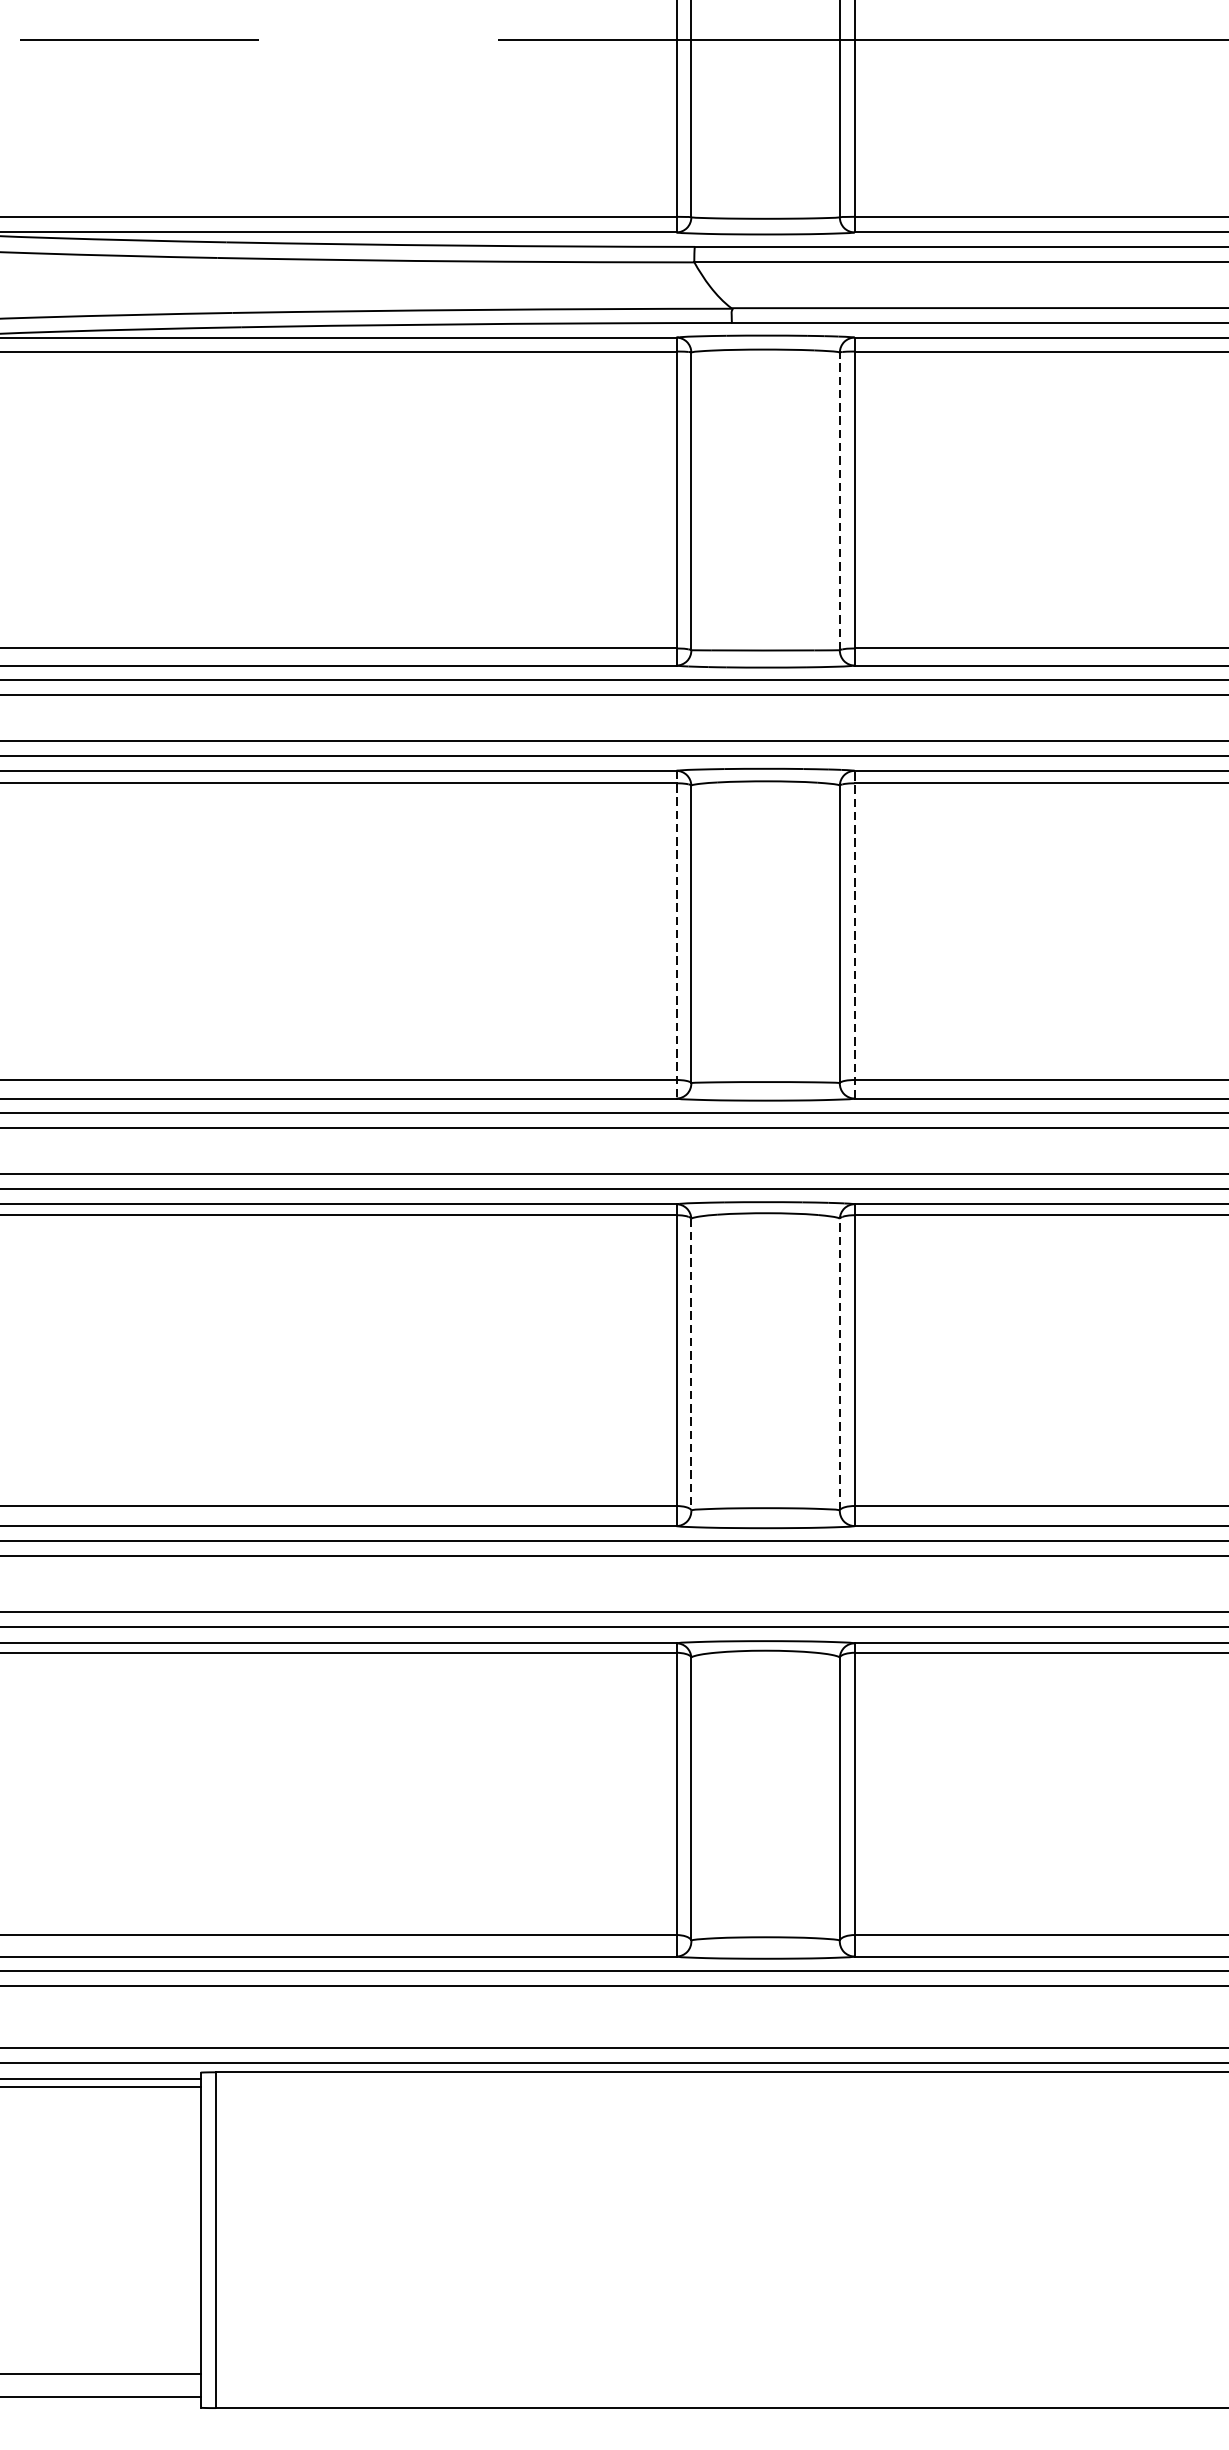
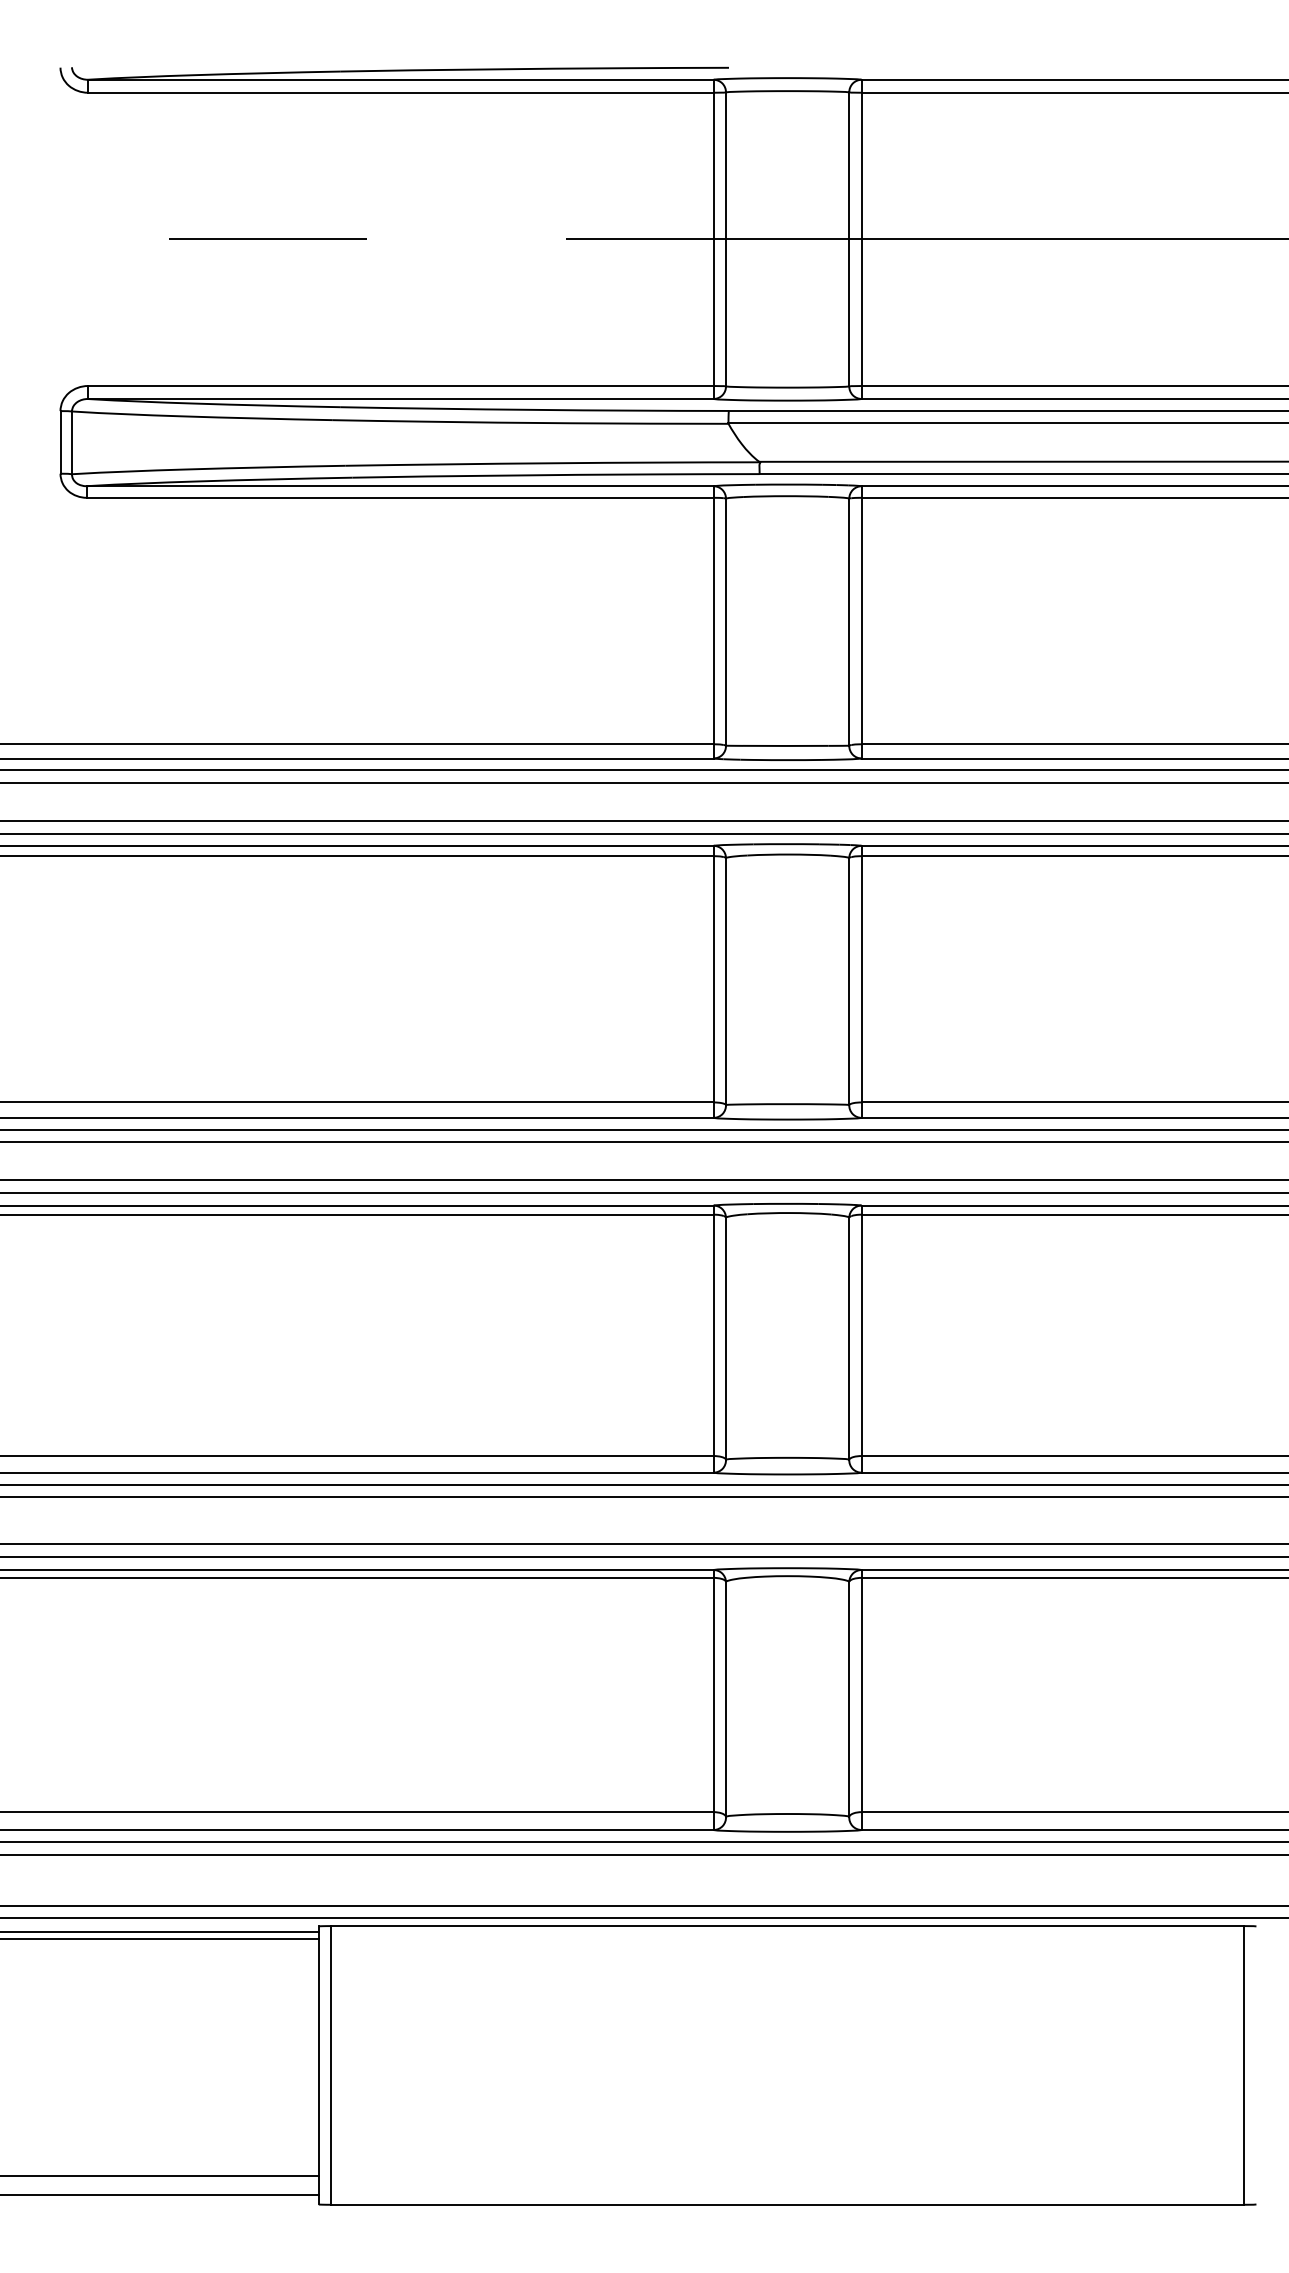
line: (840, 501) -> (849, 622), dashed -> solid
line: (854, 934) -> (861, 981), dashed -> solid
line: (676, 935) -> (713, 982), dashed -> solid
line: (840, 1364) -> (849, 1338), dashed -> solid
line: (691, 1365) -> (726, 1339), dashed -> solid

